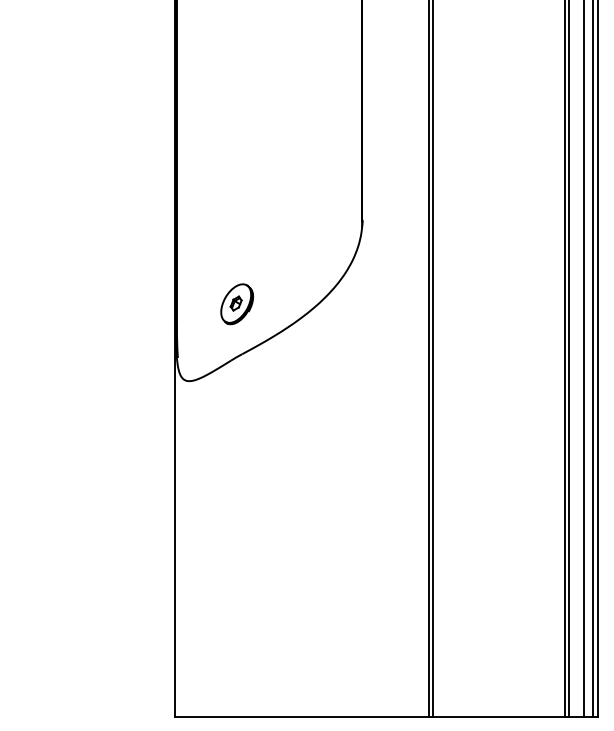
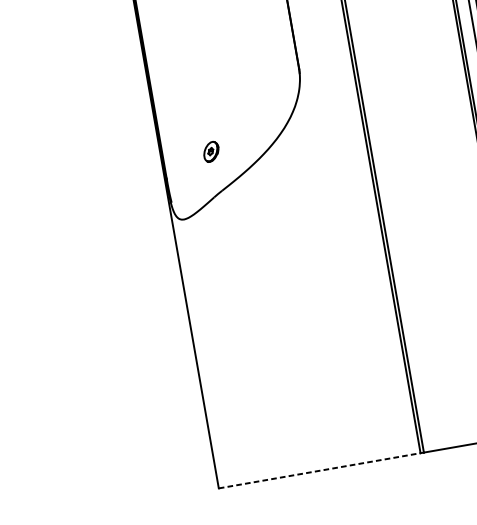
part: (237, 304) -> (211, 151), size x0.6
line: (302, 717) -> (320, 470), solid -> dashed

